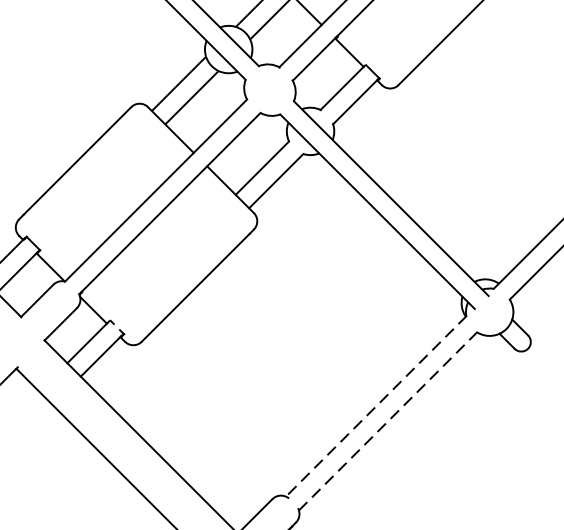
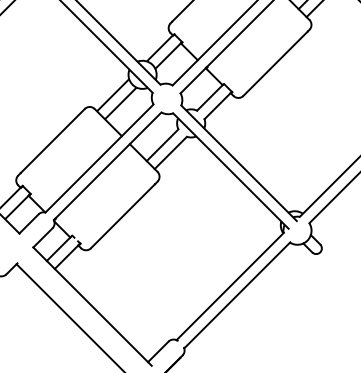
line: (376, 406) -> (230, 286), dashed -> solid
line: (388, 421) -> (237, 295), dashed -> solid

